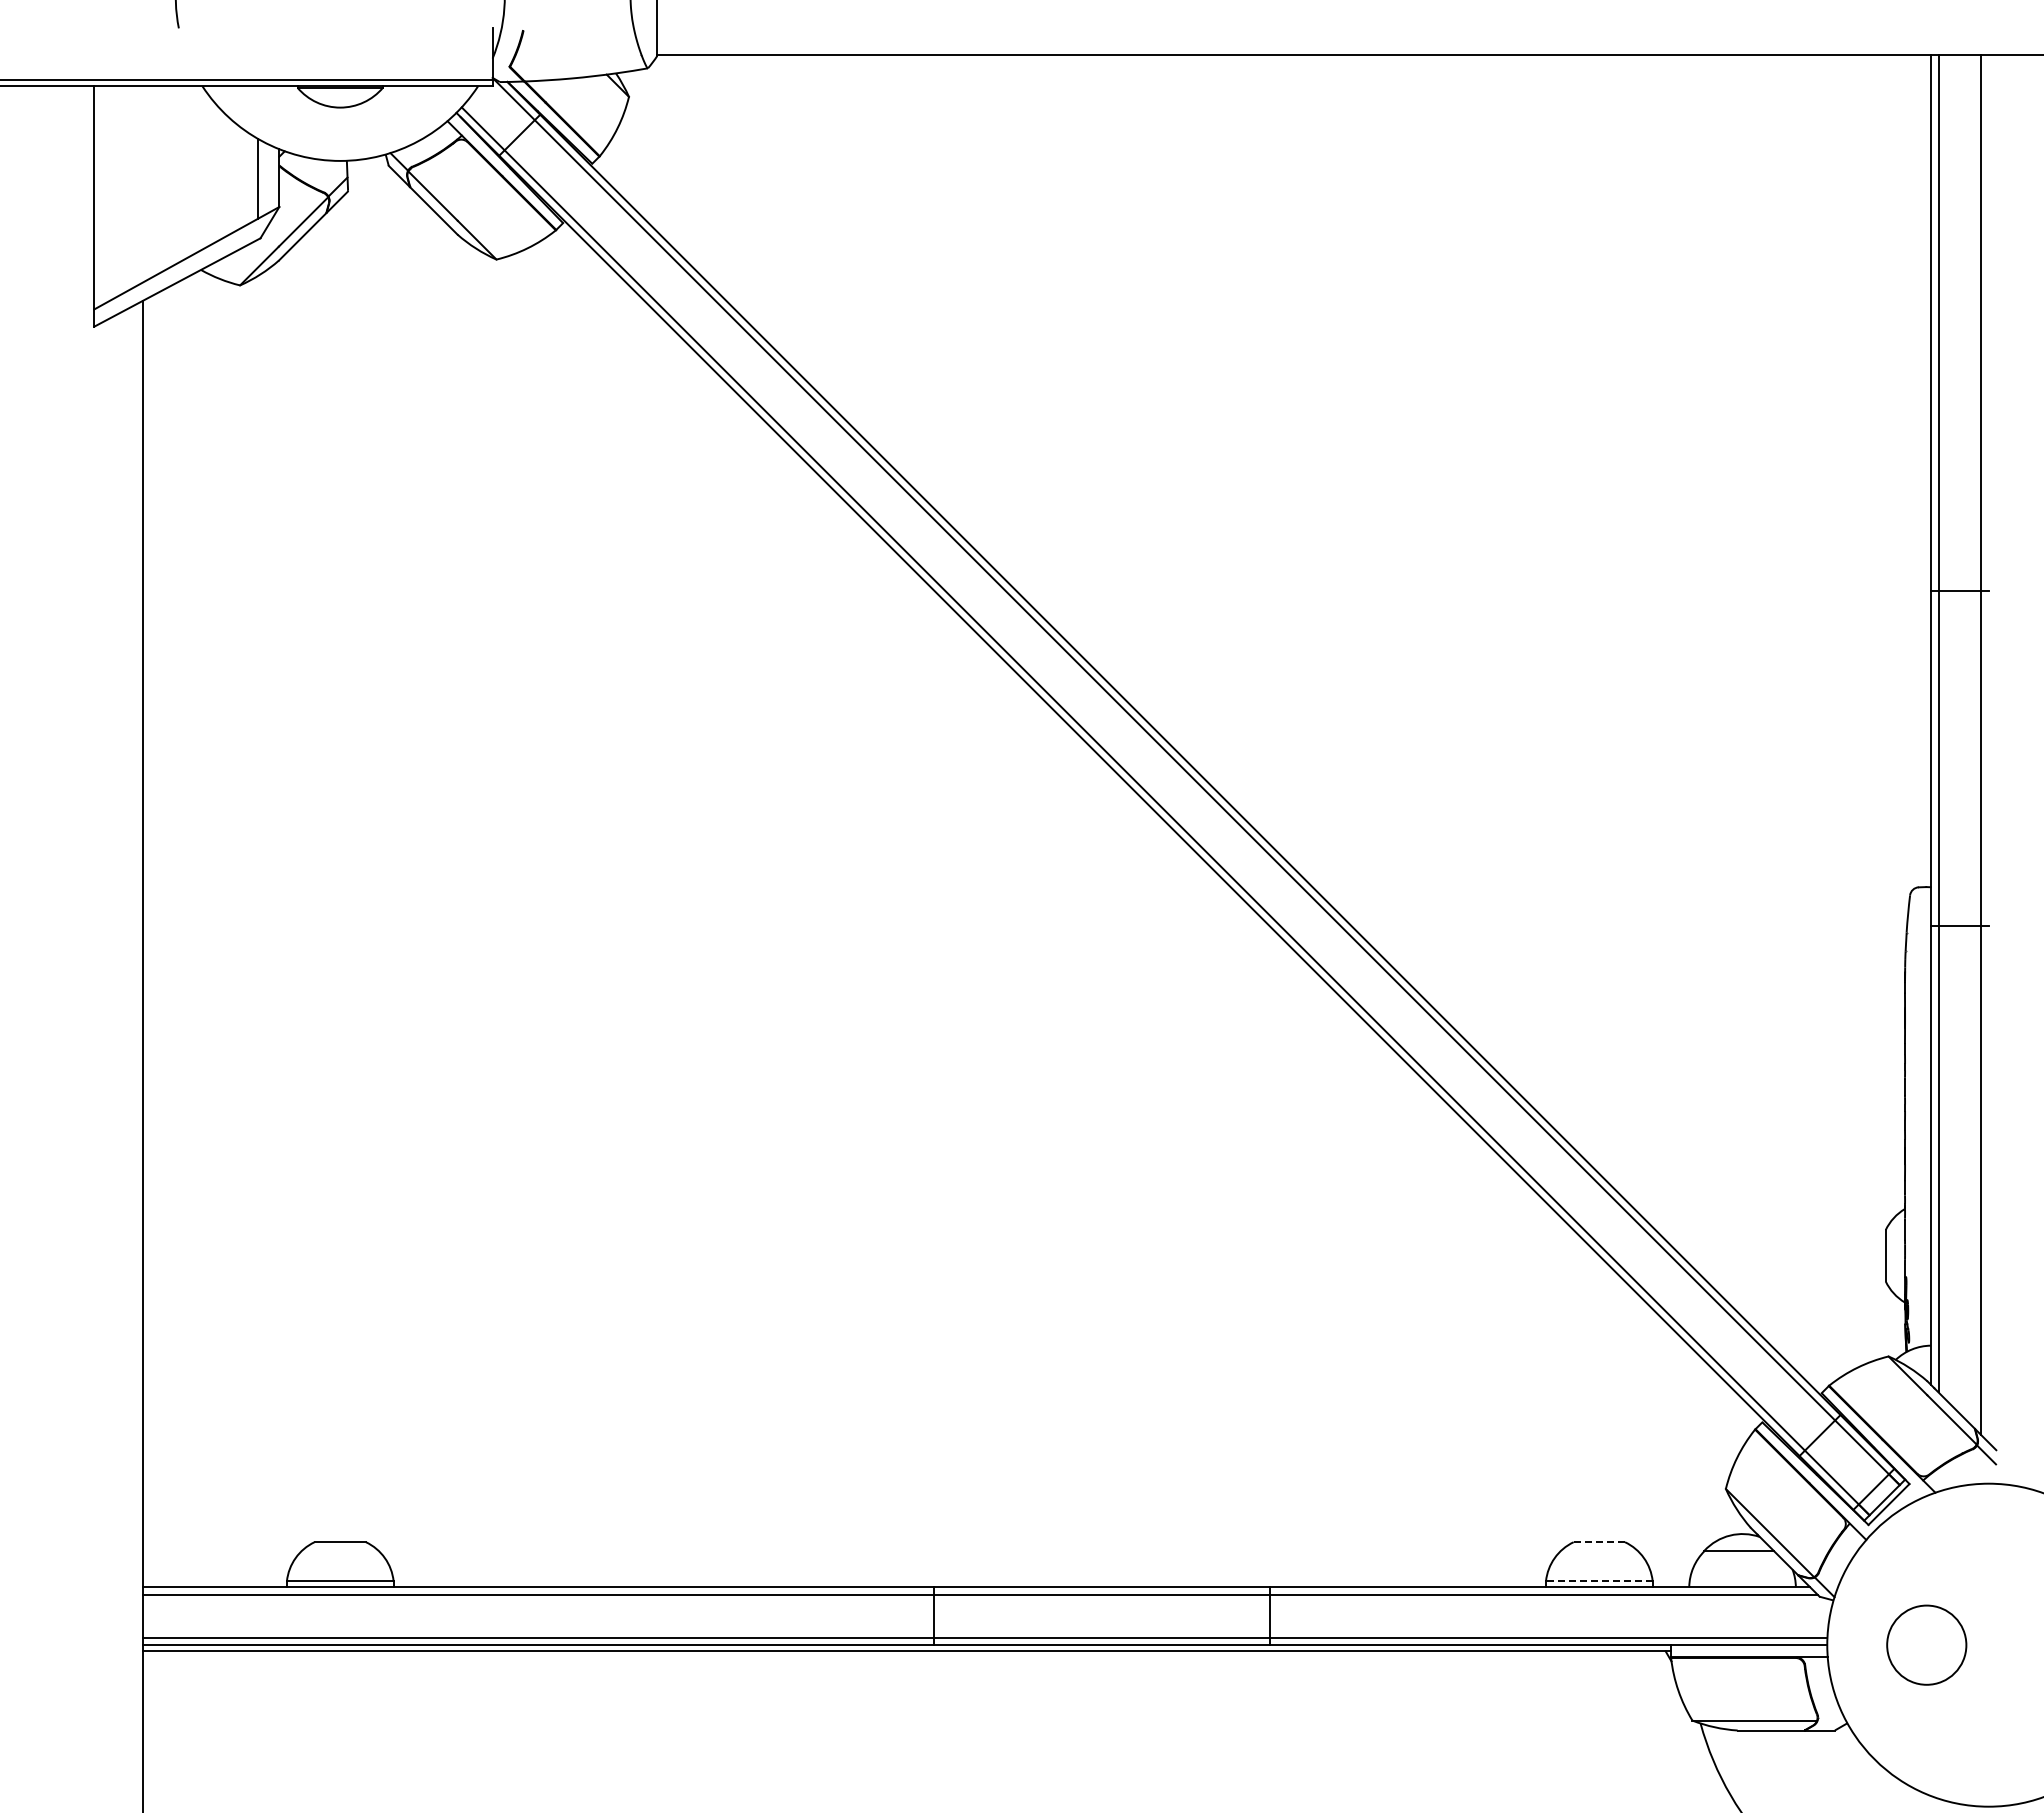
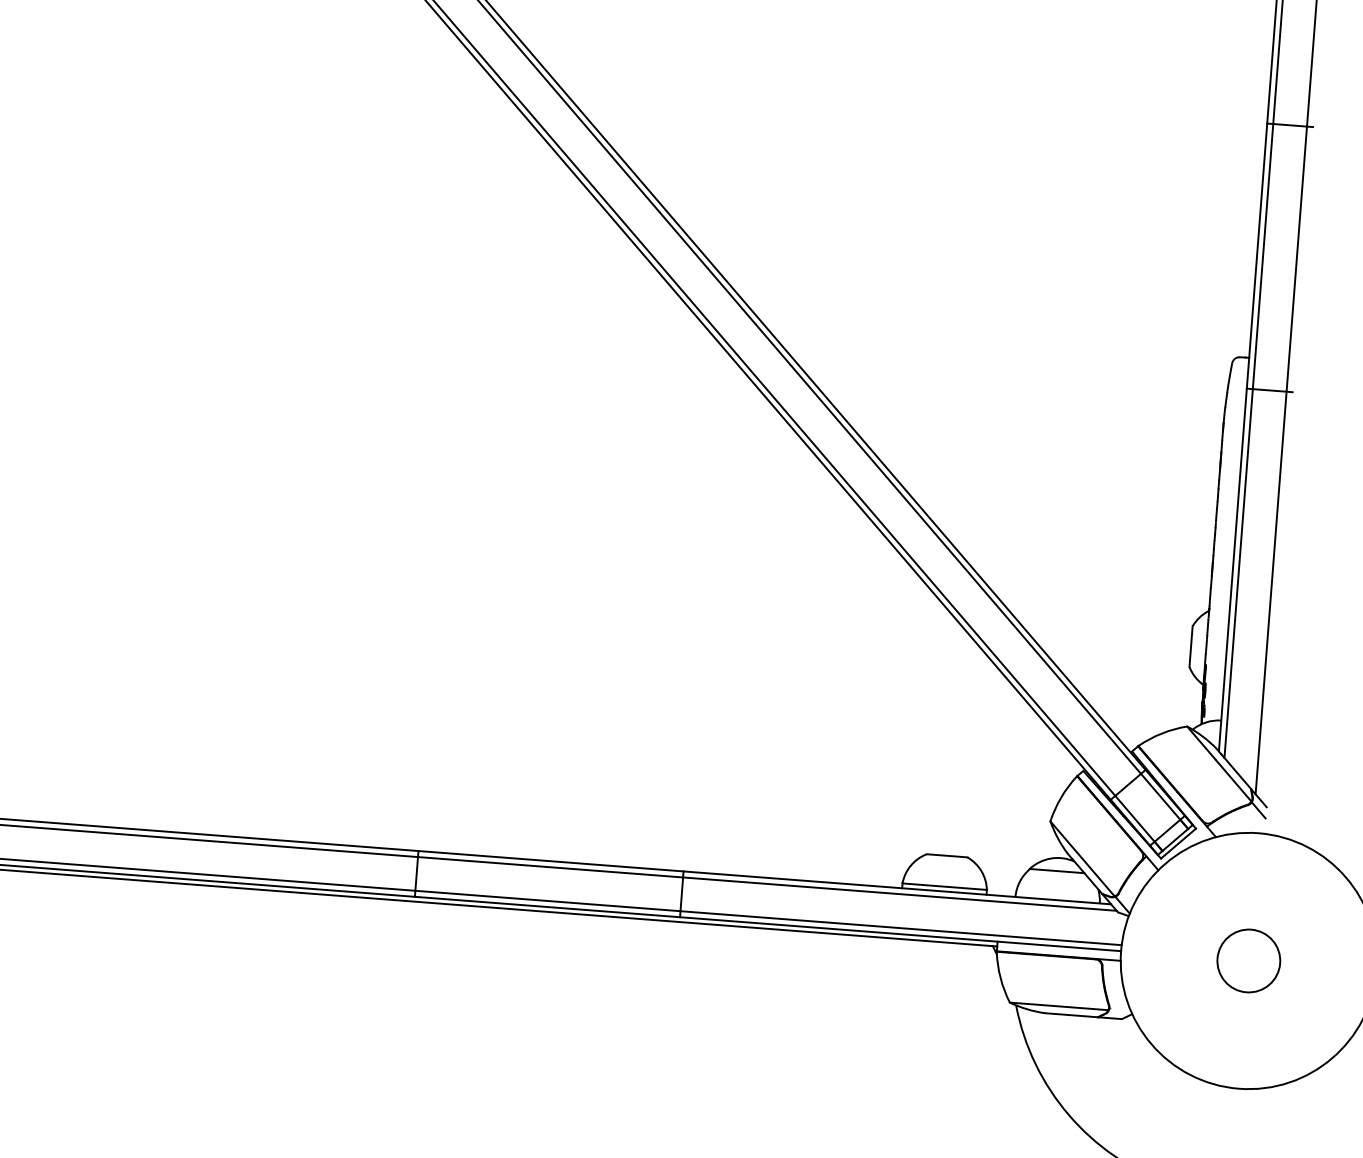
line: (1599, 1542) -> (947, 856), dashed -> solid
line: (1598, 1581) -> (944, 886), dashed -> solid
circle: (1926, 1644) -> (1248, 960), moved

